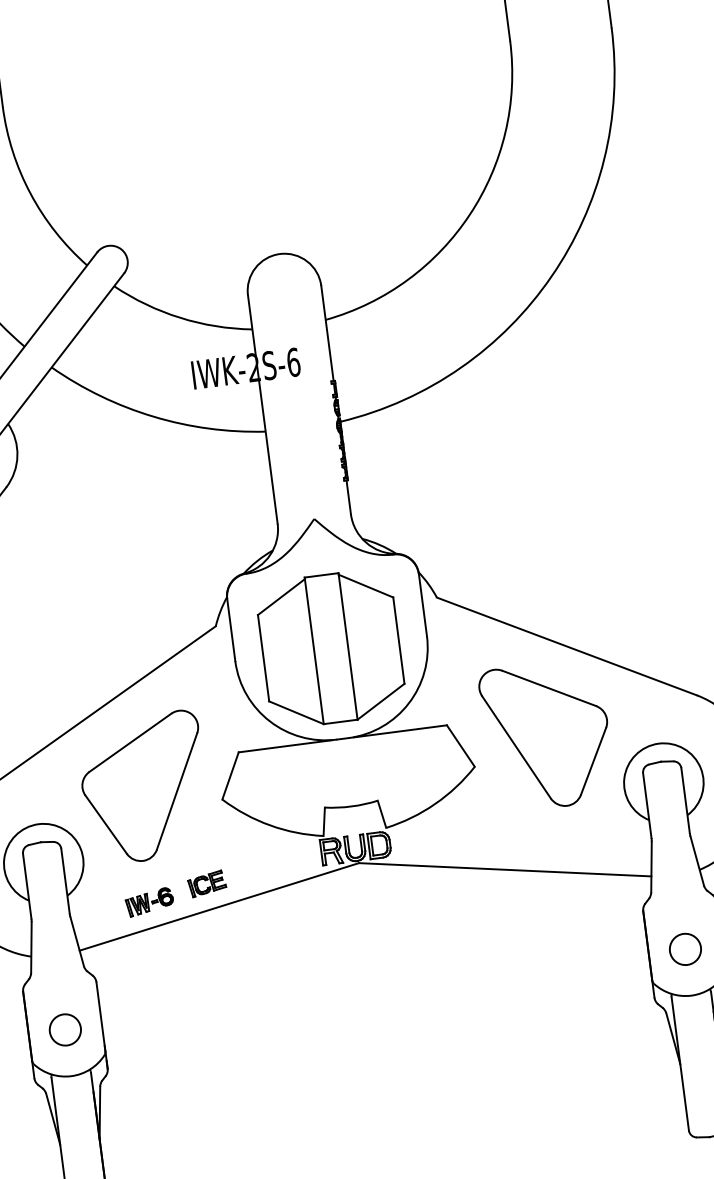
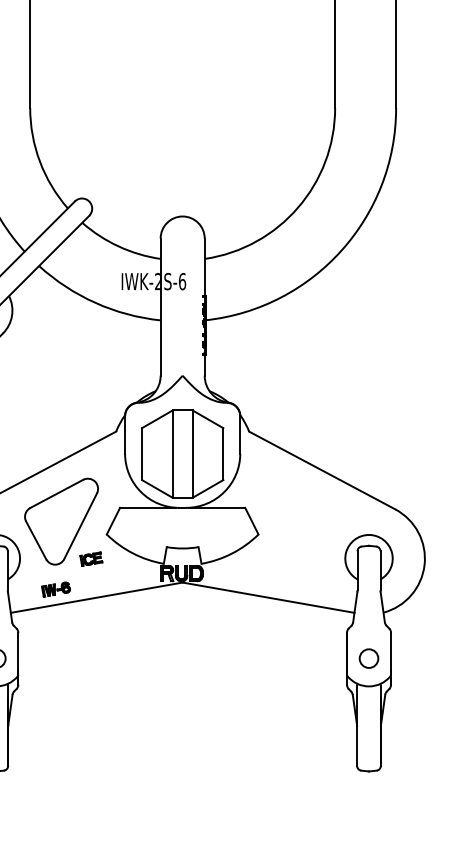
part: (546, 735) -> (303, 521), removed
part: (207, 882) -> (91, 558), moved

